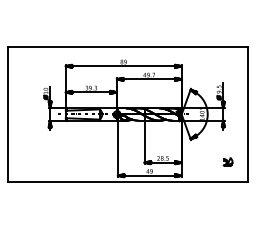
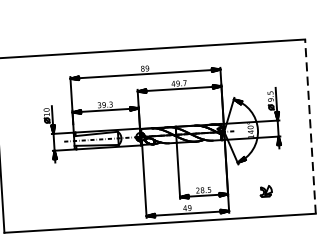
line: (248, 114) -> (310, 126), solid -> dashed
part: (227, 161) -> (265, 190), moved

